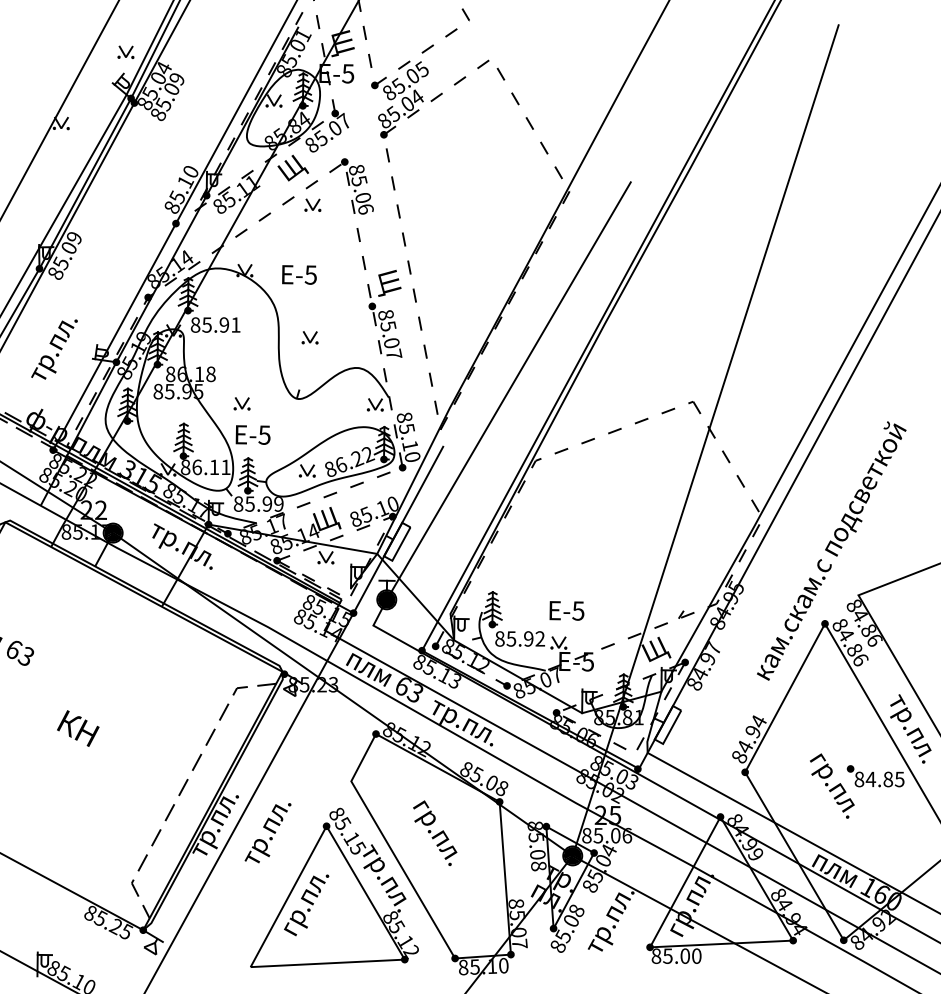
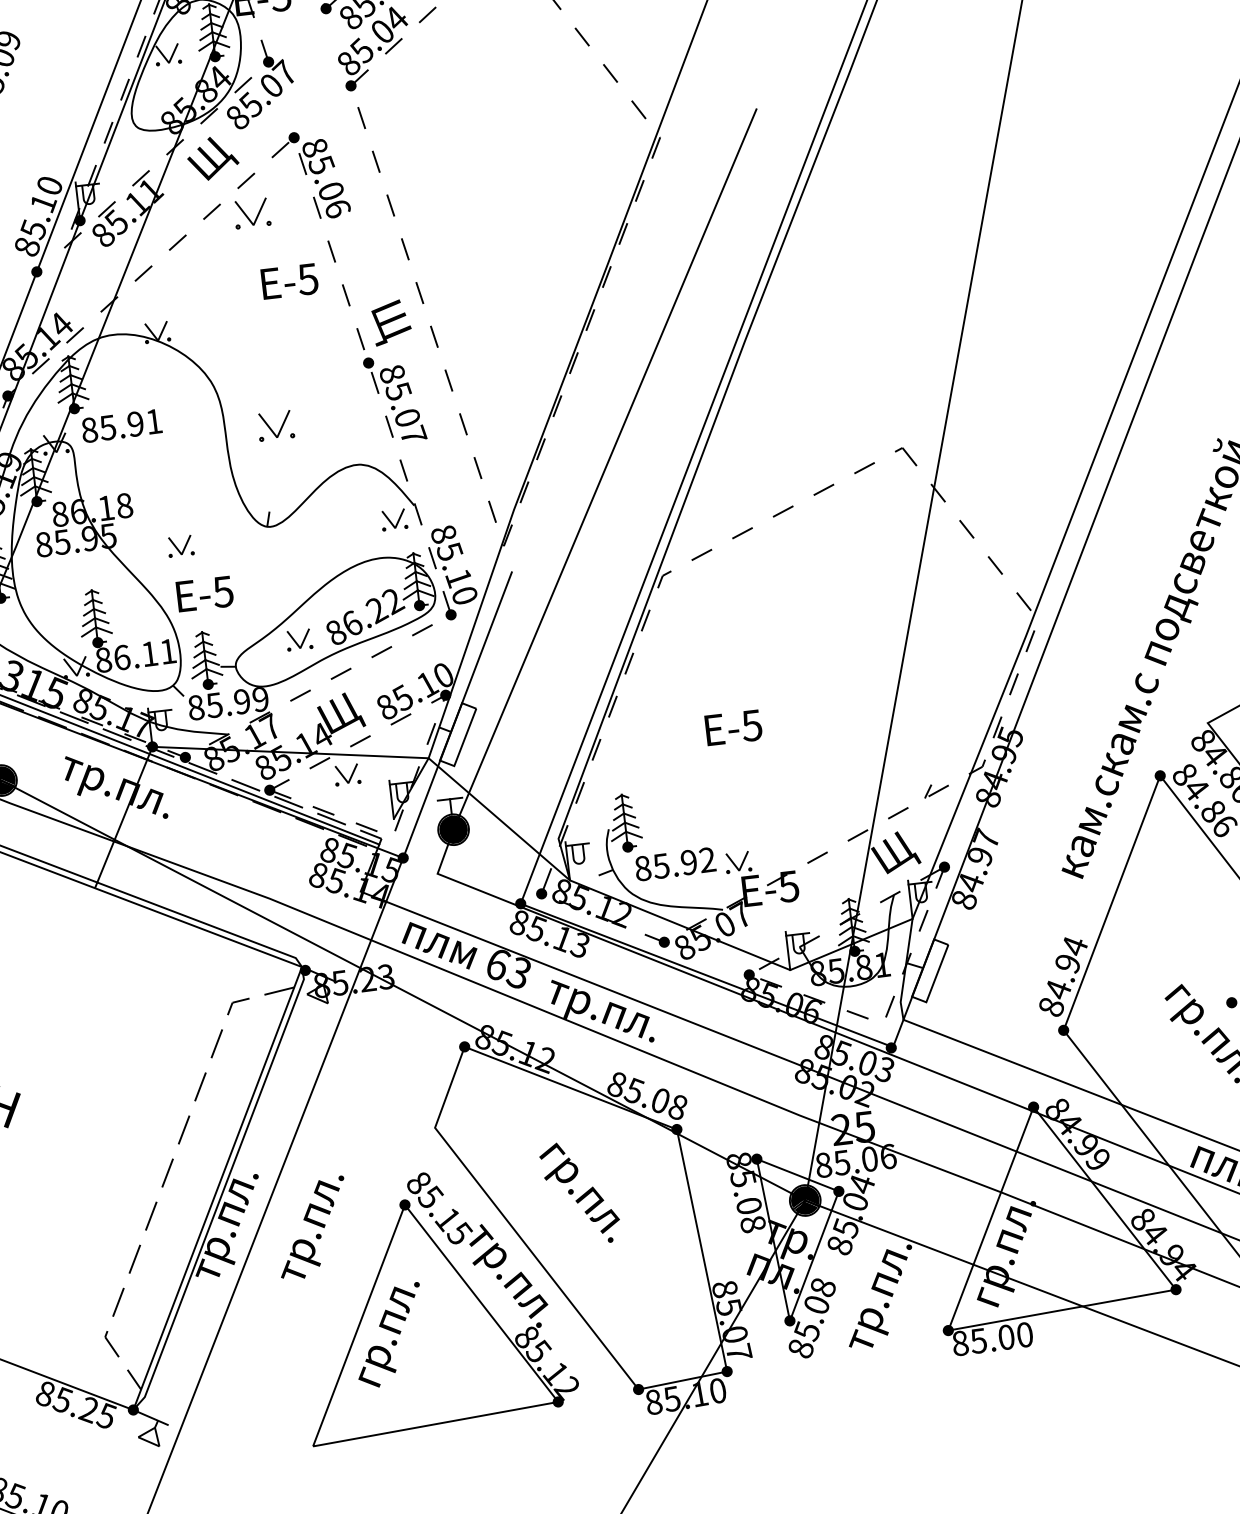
part: (312, 204) -> (251, 212), size x1.4
text: (299, 274) -> (289, 280), moved
part: (309, 337) -> (274, 426), size x1.4
text: (566, 610) -> (732, 727), moved

